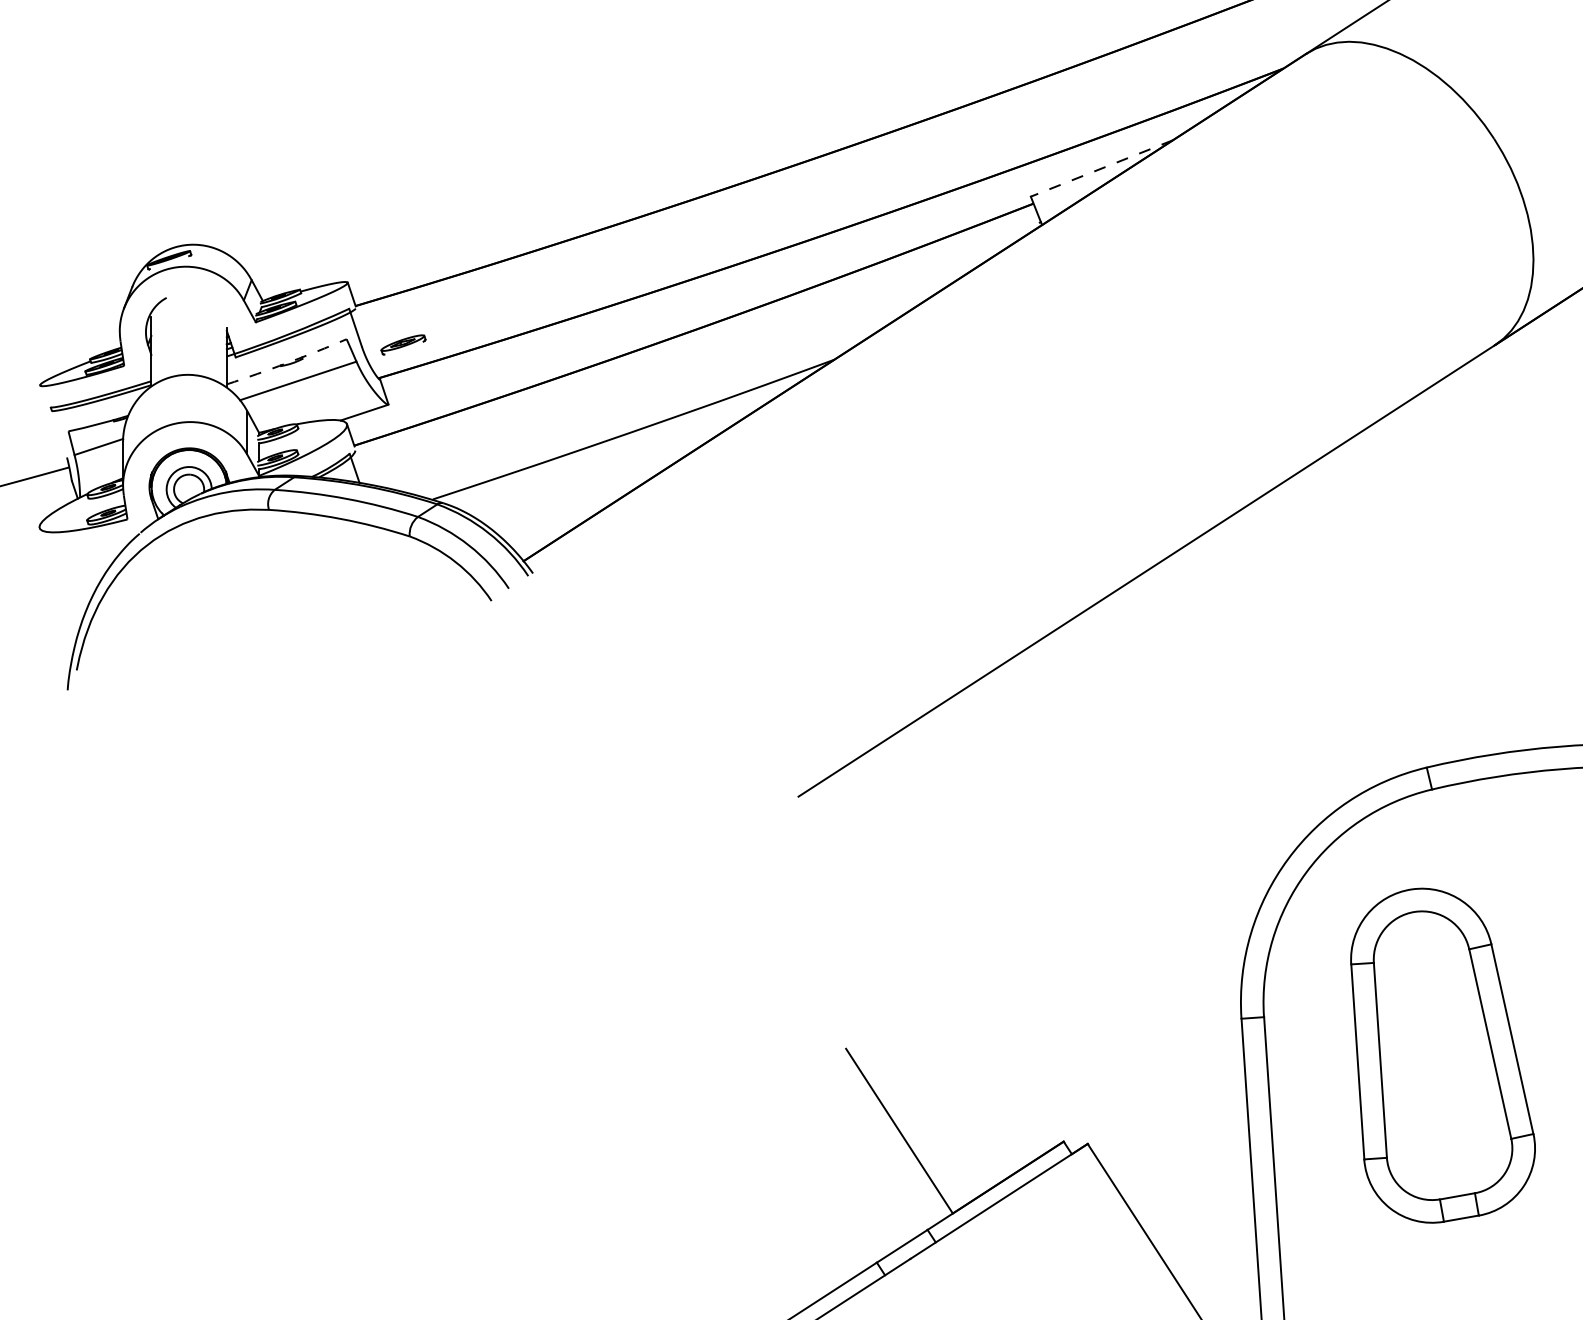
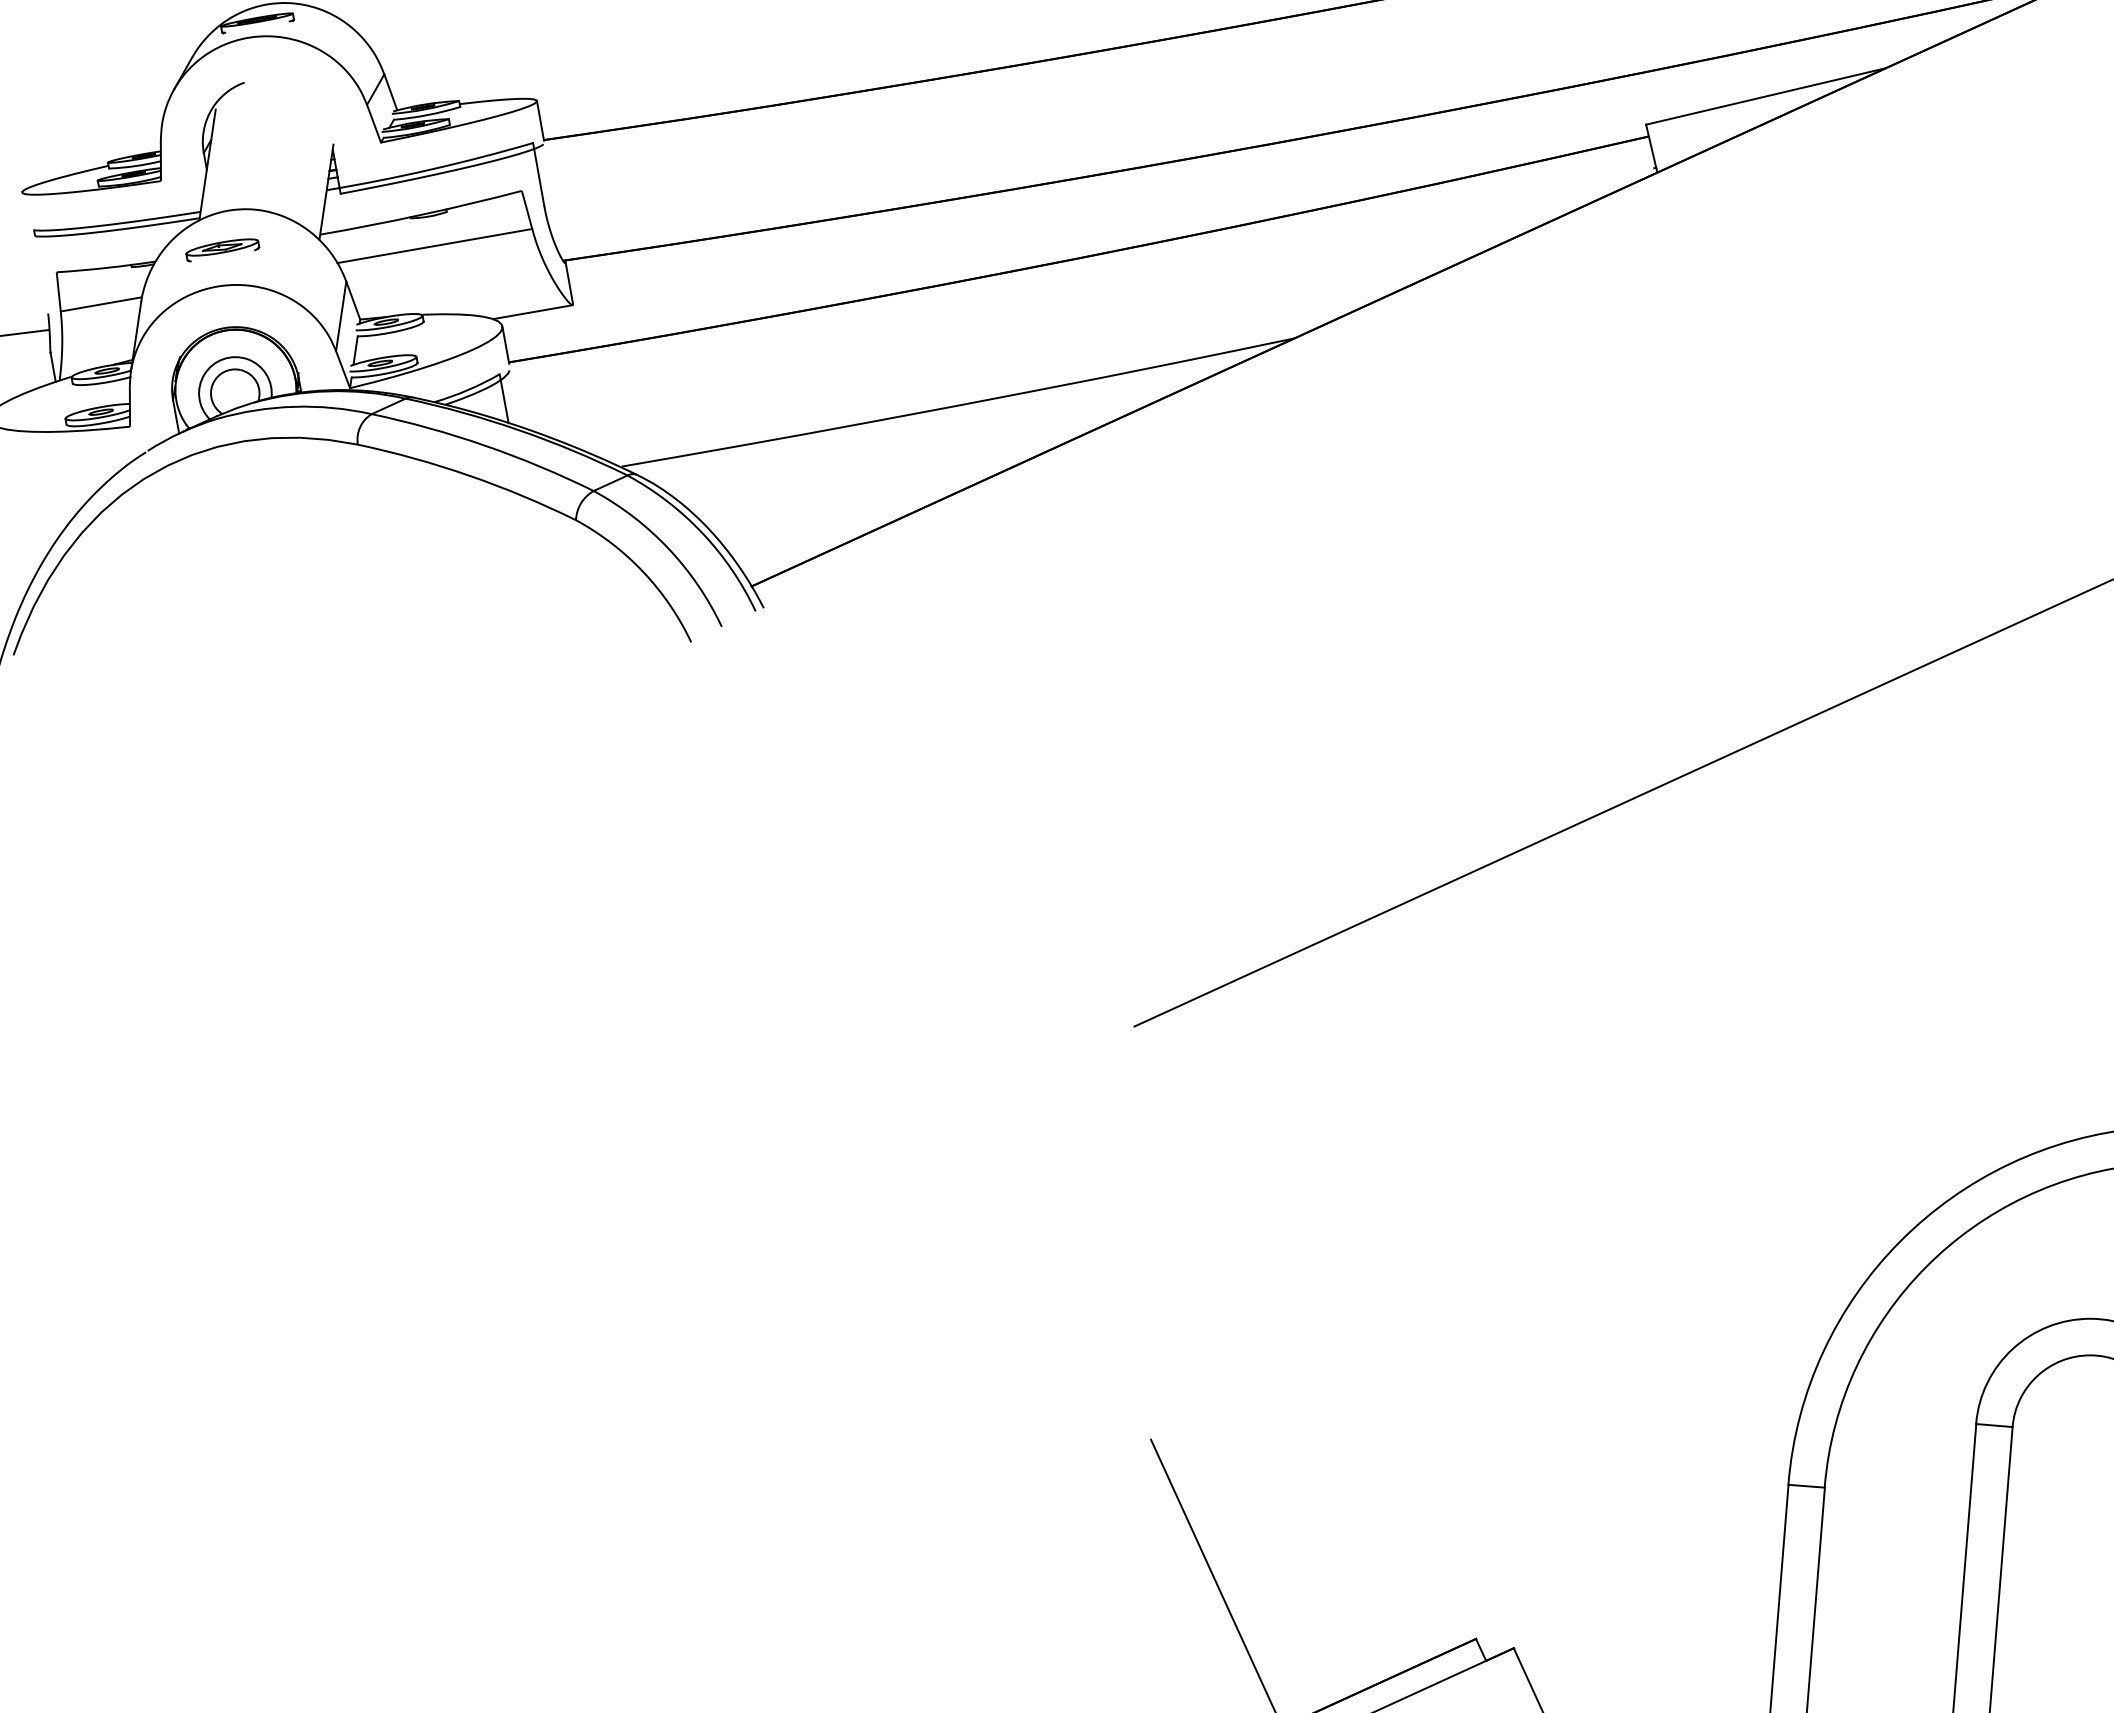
line: (1101, 168) -> (1765, 96), dashed -> solid
part: (403, 344) -> (222, 249), moved
arc: (287, 363) -> (421, 215), dashed -> solid

